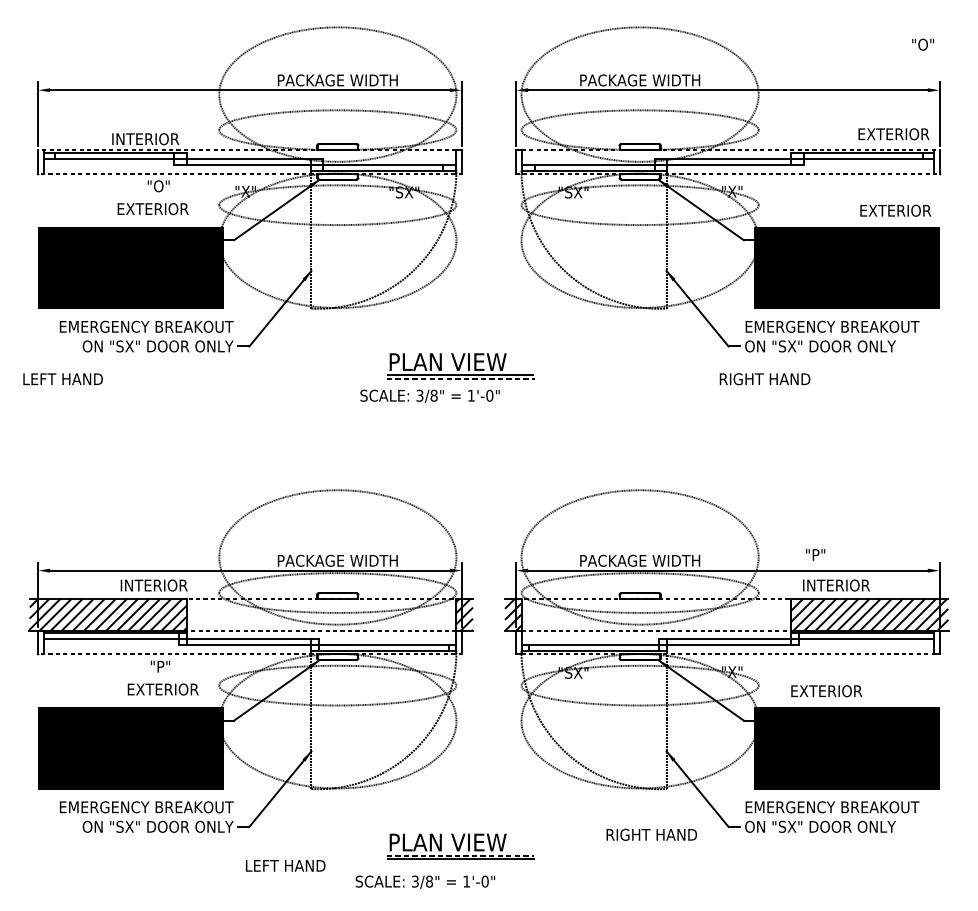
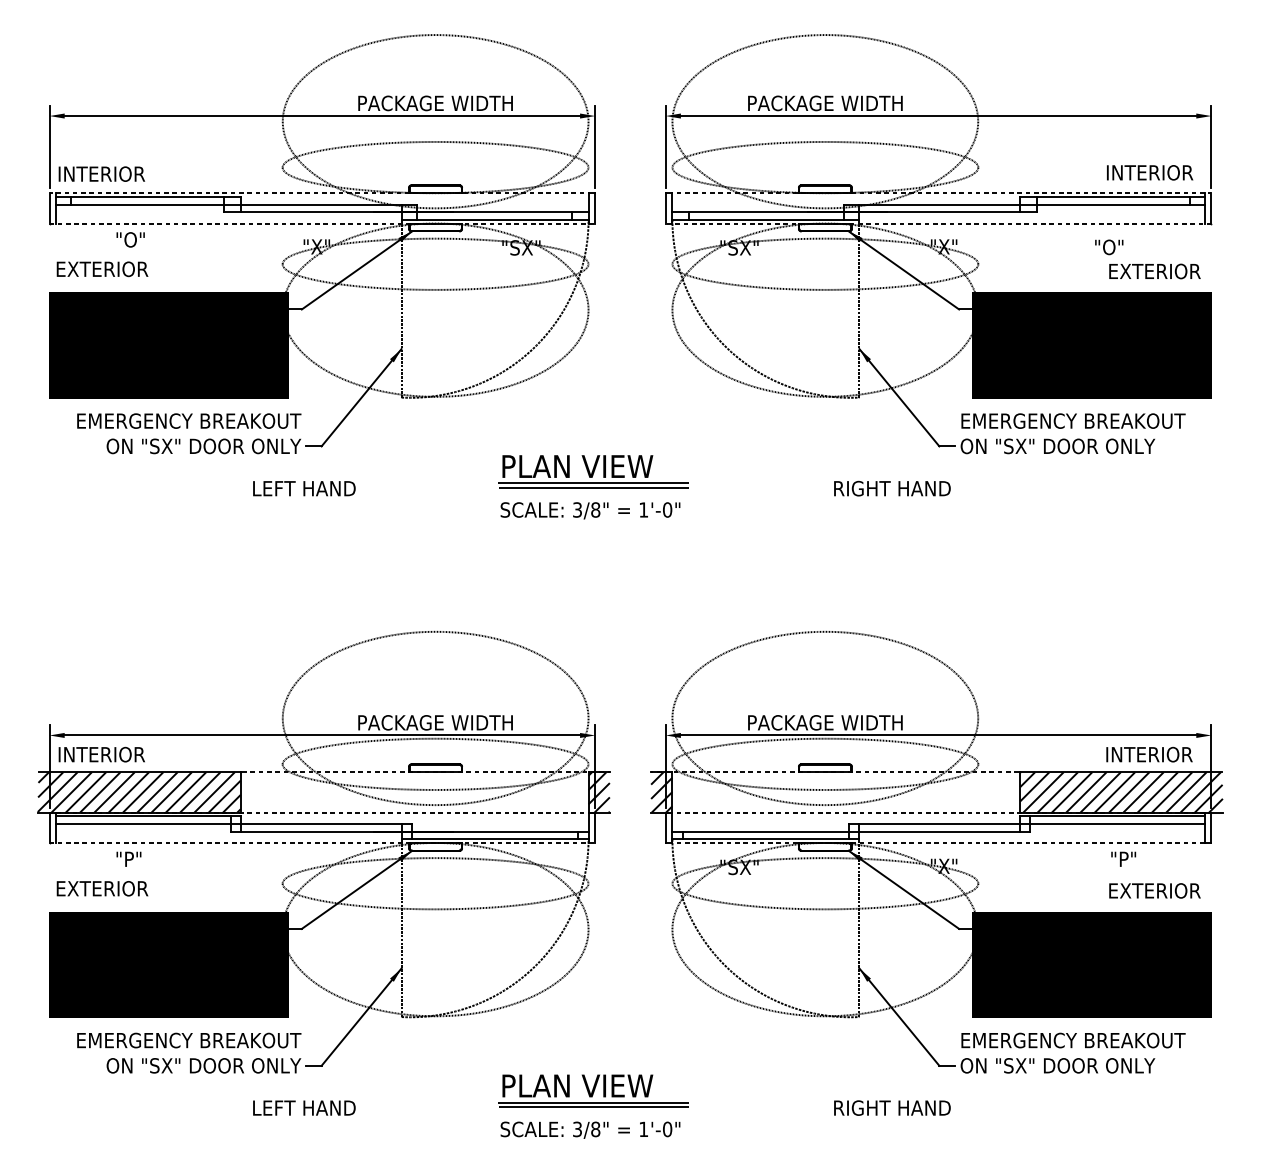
text: (923, 44) -> (1109, 247), moved
text: (894, 134) -> (1153, 172), EXTERIOR -> INTERIOR
text: (145, 138) -> (101, 173), moved
text: (158, 185) -> (130, 239), moved
text: (153, 209) -> (102, 269), moved
text: (63, 379) -> (304, 488), moved
line: (461, 379) -> (594, 488), dashed -> solid
text: (765, 379) -> (892, 488), moved
text: (430, 396) -> (590, 510), moved
text: (815, 554) -> (1123, 858), moved
text: (153, 585) -> (101, 754), moved
text: (836, 585) -> (1149, 754), moved
text: (160, 666) -> (128, 858), moved
text: (163, 689) -> (102, 888), moved
text: (826, 690) -> (1154, 890), moved
text: (651, 834) -> (892, 1107), moved
line: (461, 855) -> (594, 1102), dashed -> solid
text: (285, 865) -> (304, 1107), moved
text: (425, 881) -> (590, 1129), moved

